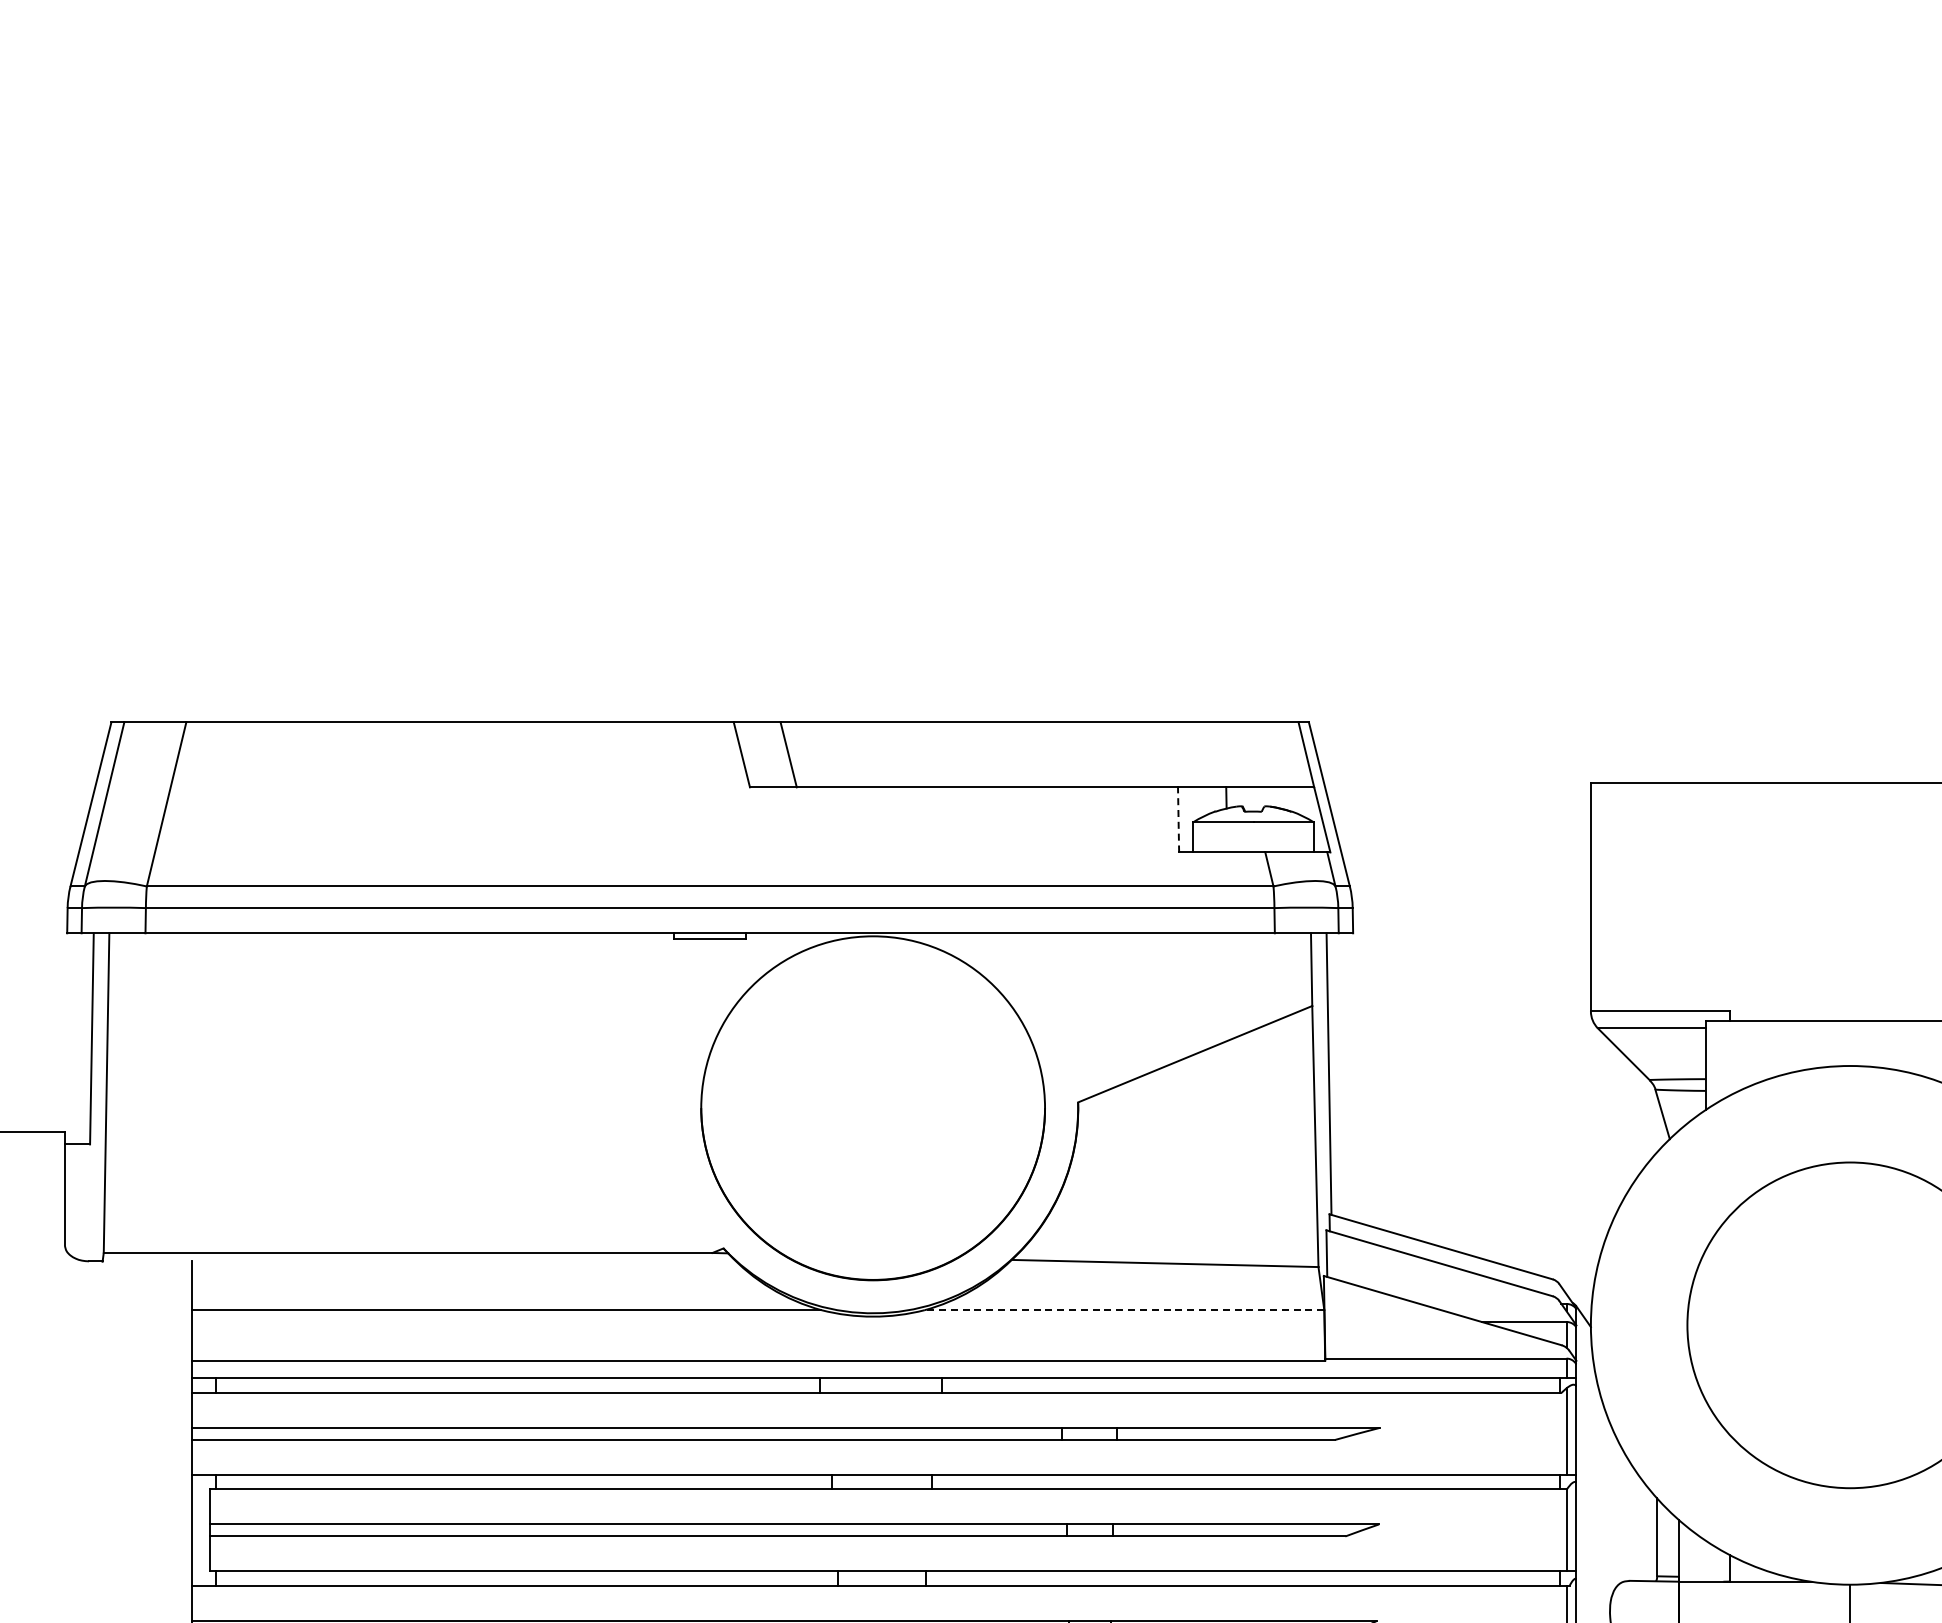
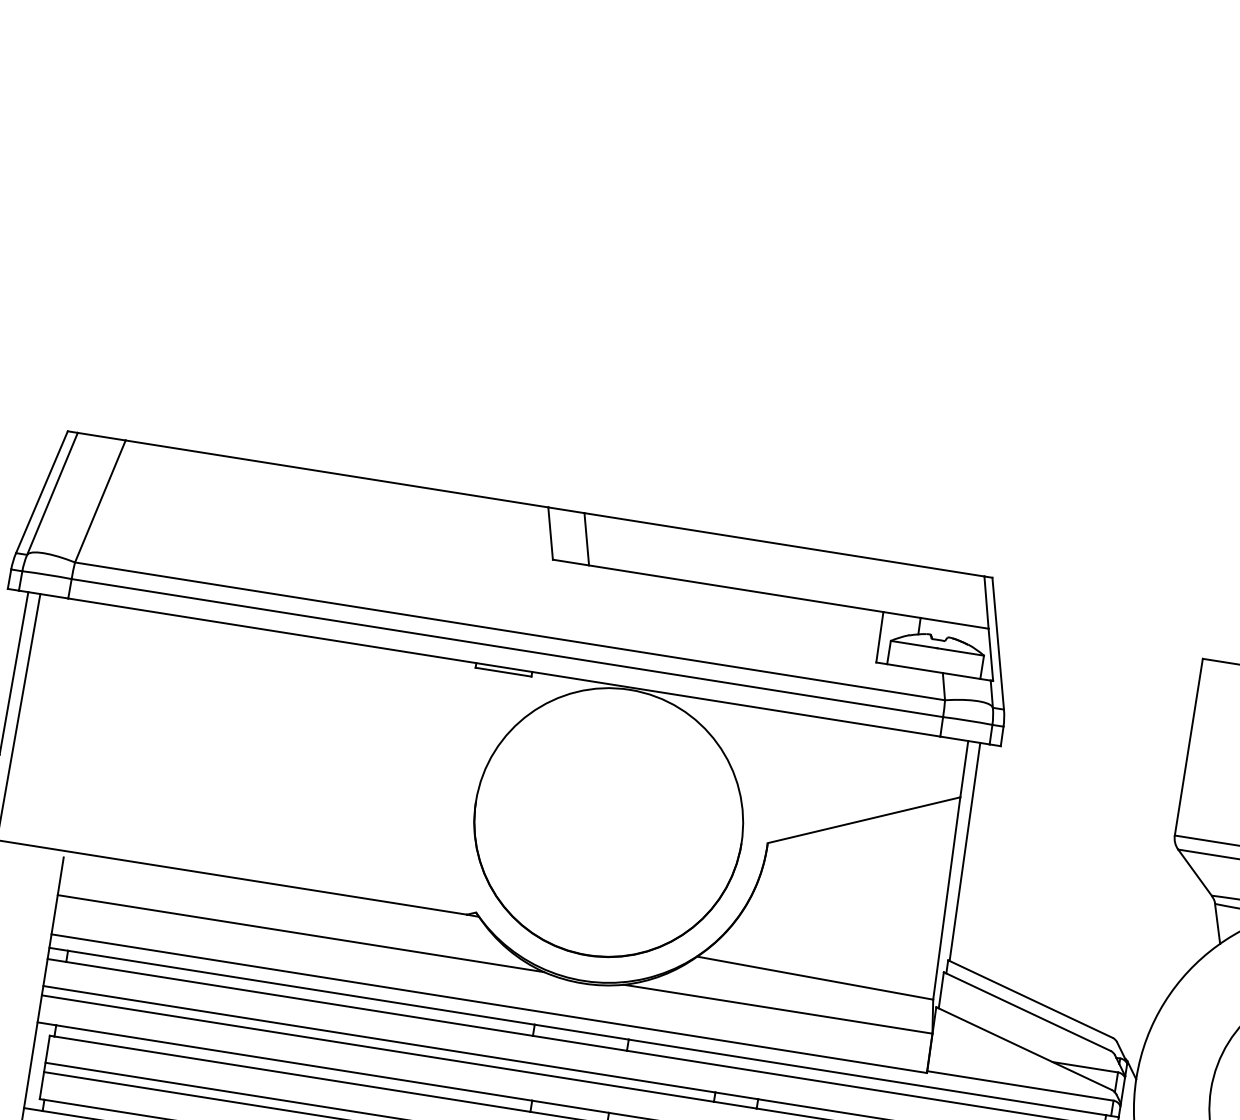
line: (1178, 819) -> (879, 636), dashed -> solid
line: (1124, 1310) -> (778, 1009), dashed -> solid

